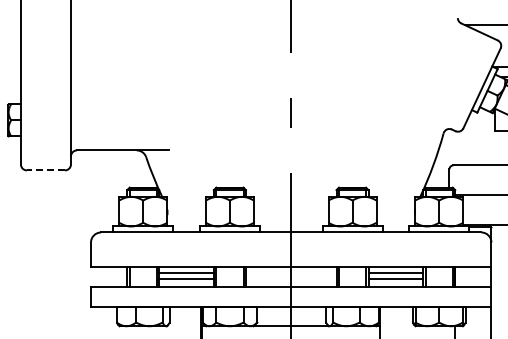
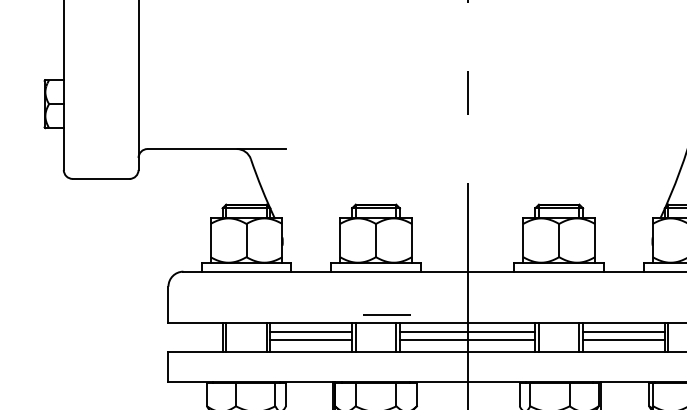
line: (45, 170) -> (100, 179), dashed -> solid
line: (237, 261) -> (387, 315), added
line: (290, 272) -> (466, 331), added
line: (290, 278) -> (466, 340), added

